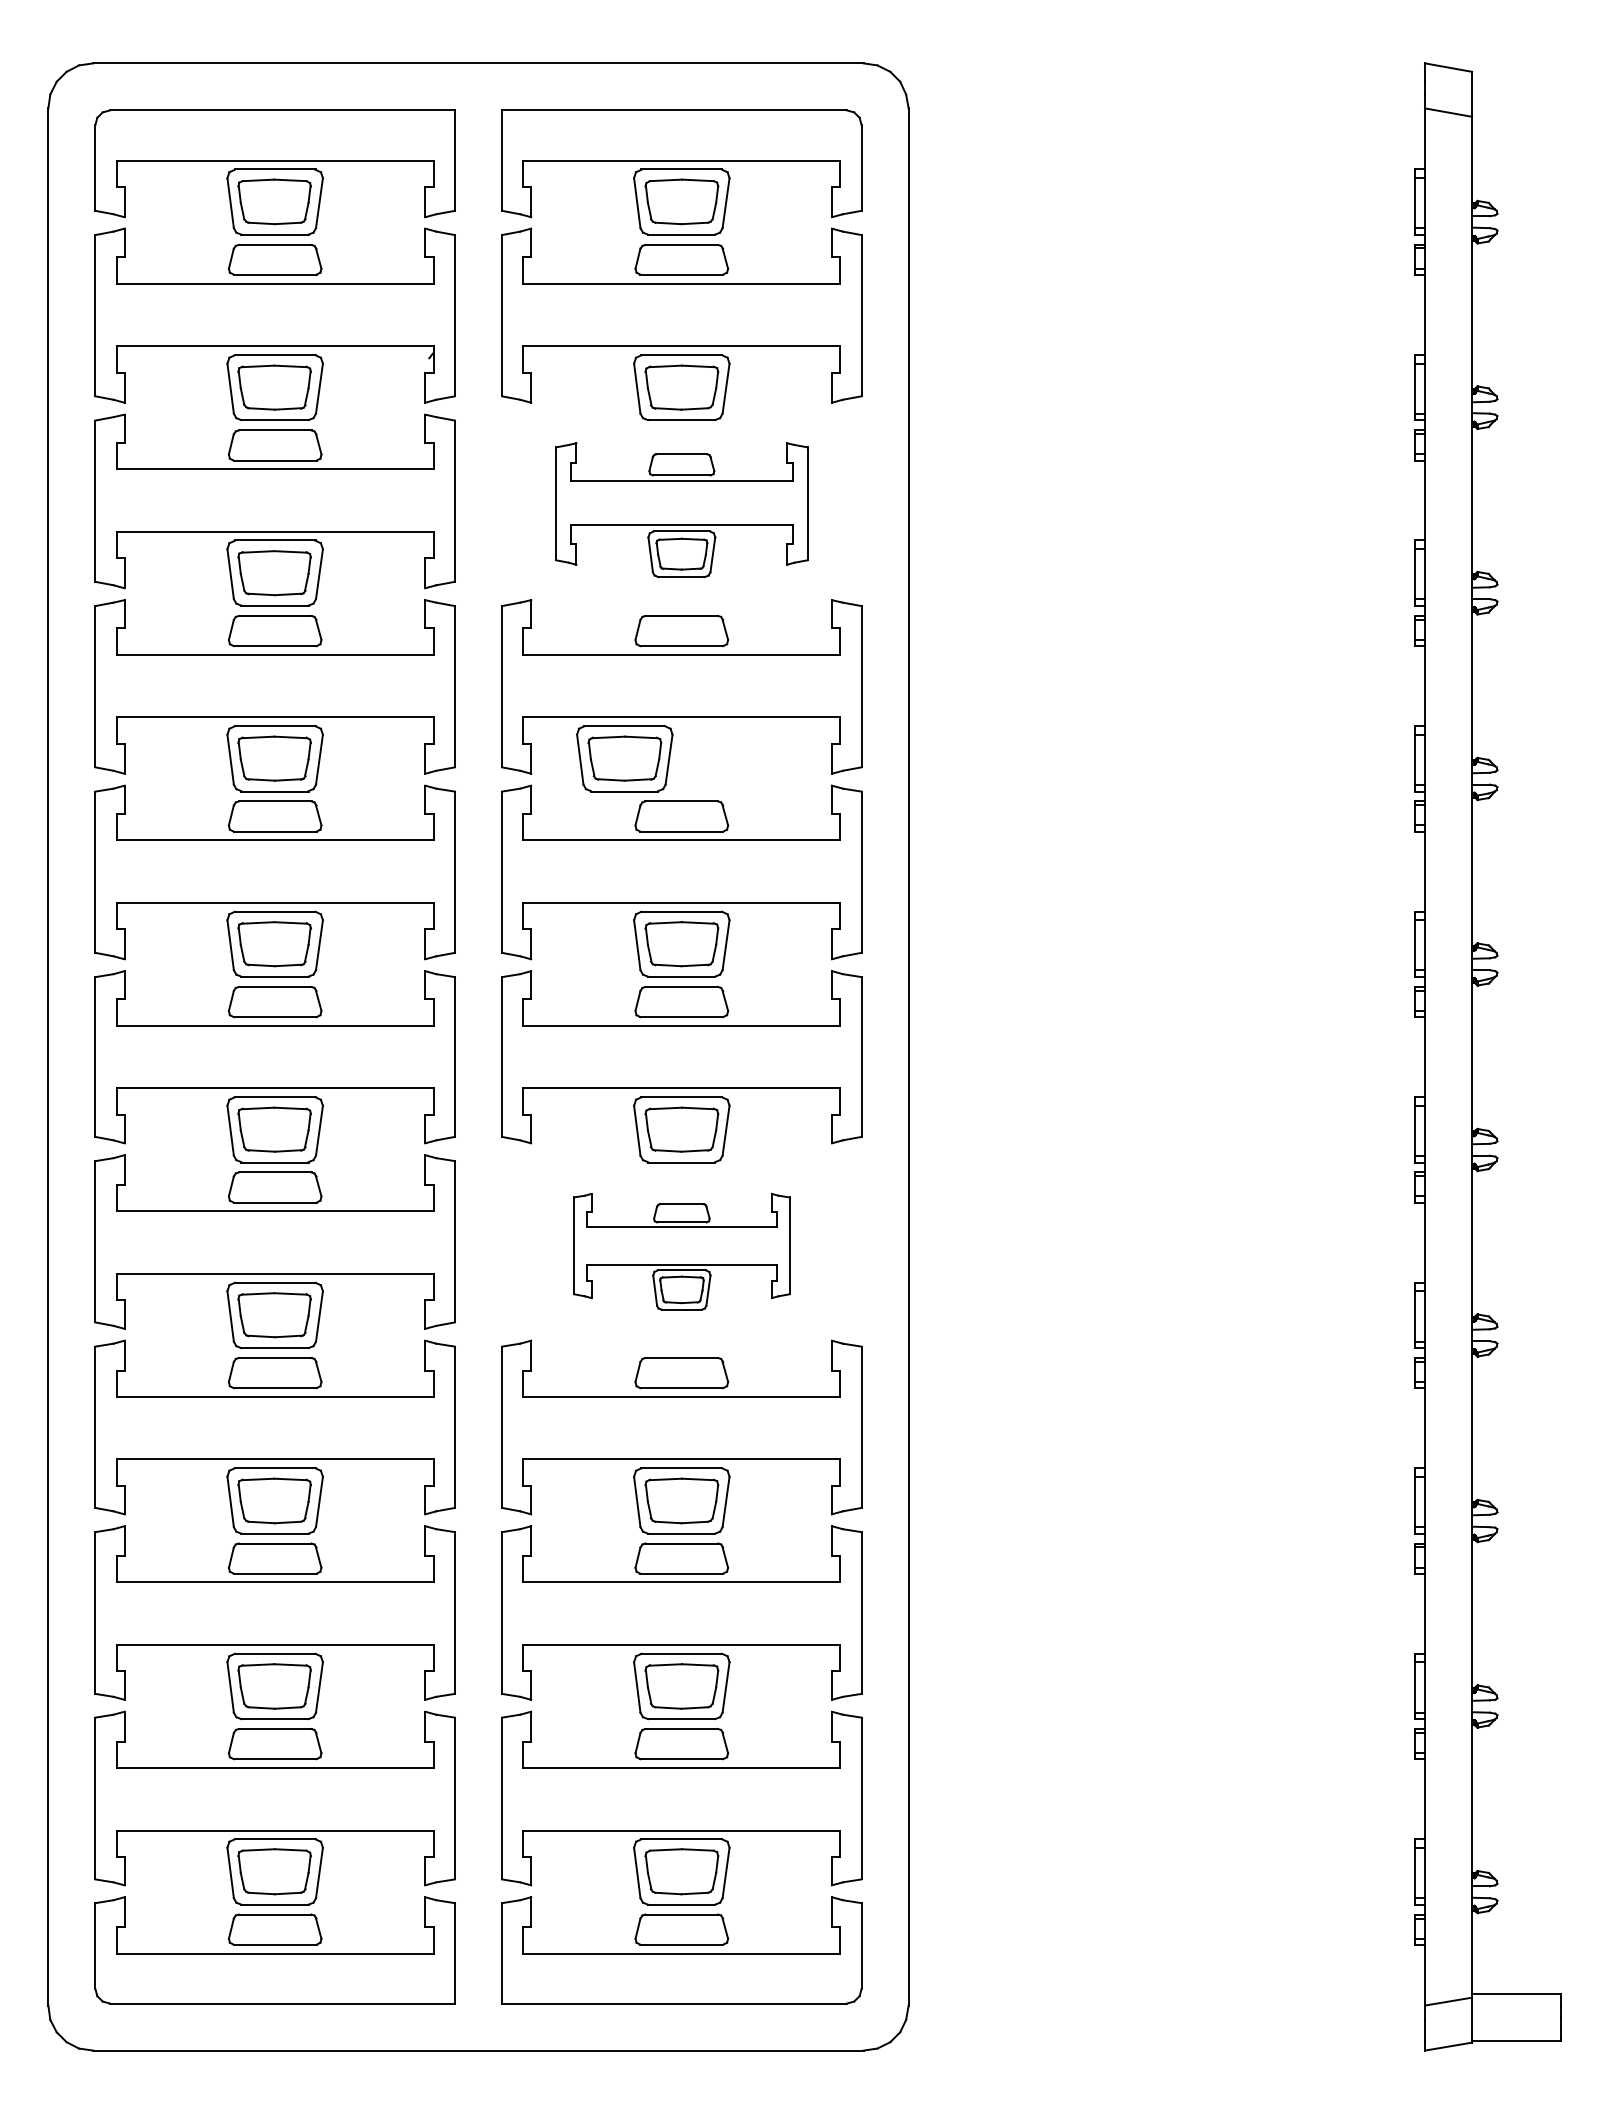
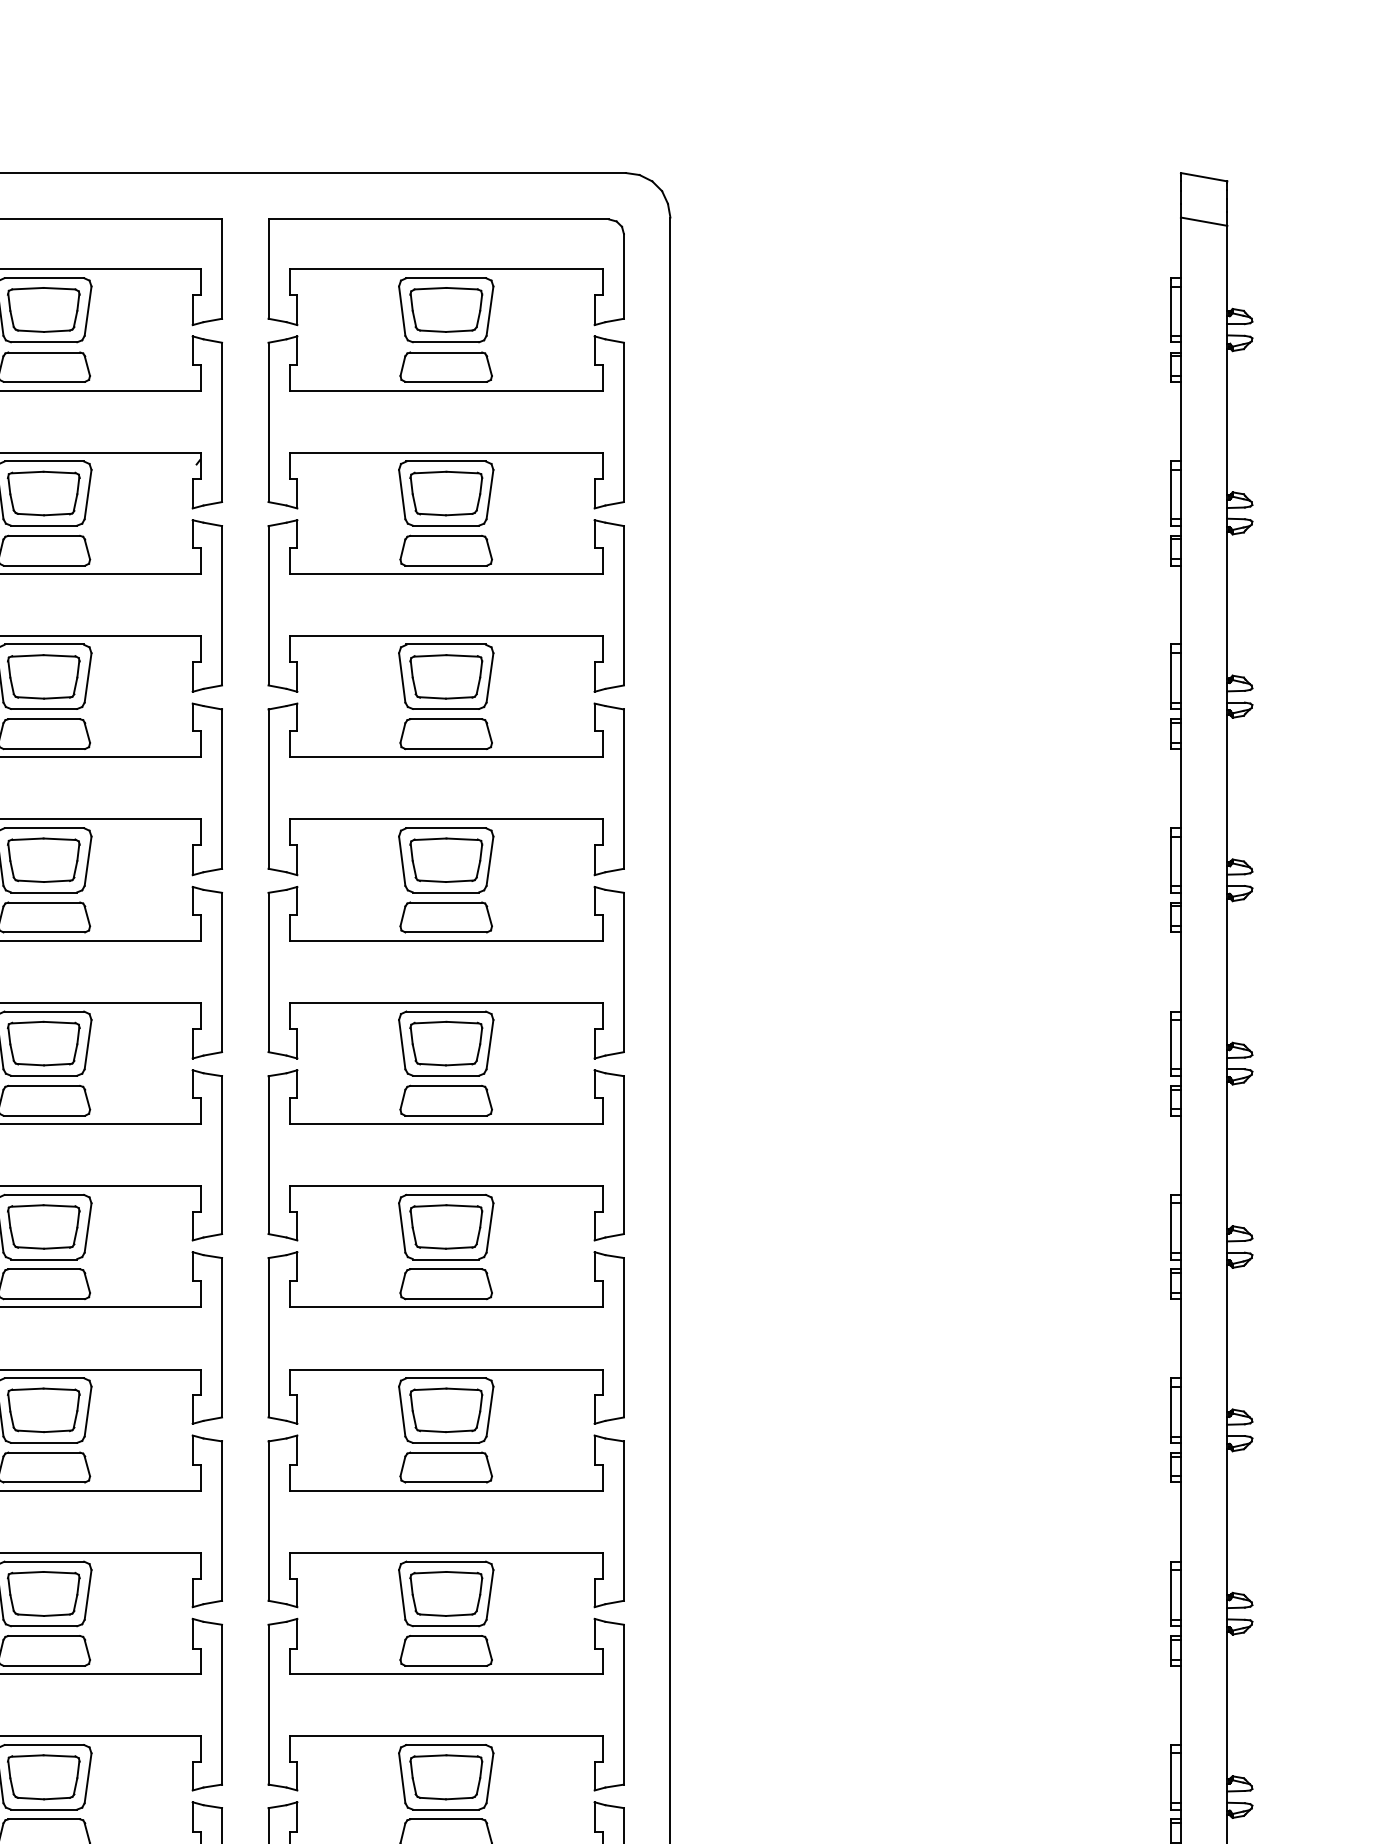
part: (681, 509) -> (445, 613), size x1.43
part: (624, 758) -> (445, 860), moved
part: (681, 1251) -> (445, 1347), size x1.67

